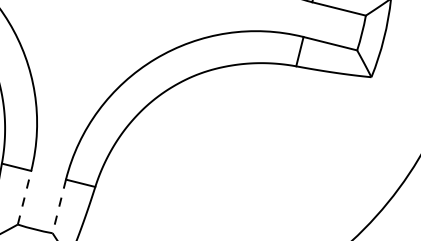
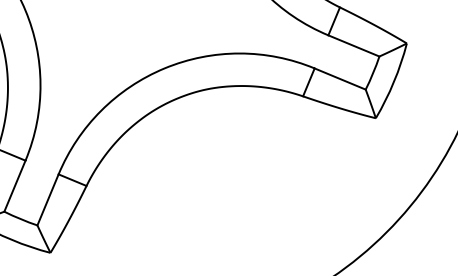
line: (24, 198) -> (14, 186), dashed -> solid
line: (59, 205) -> (48, 199), dashed -> solid

